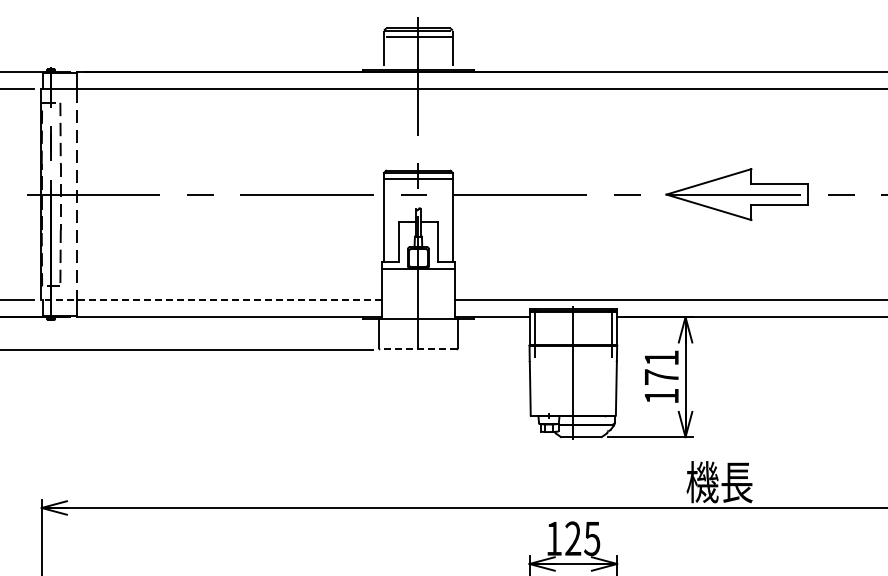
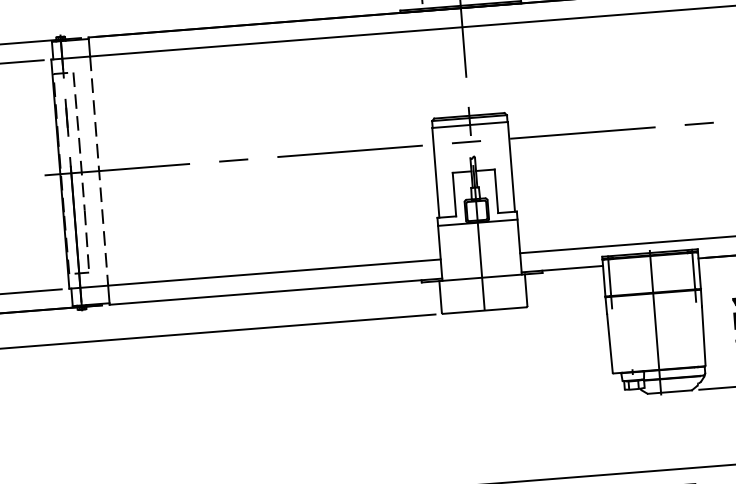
line: (211, 299) -> (254, 273), dashed -> solid
line: (417, 349) -> (483, 310), dashed -> solid

